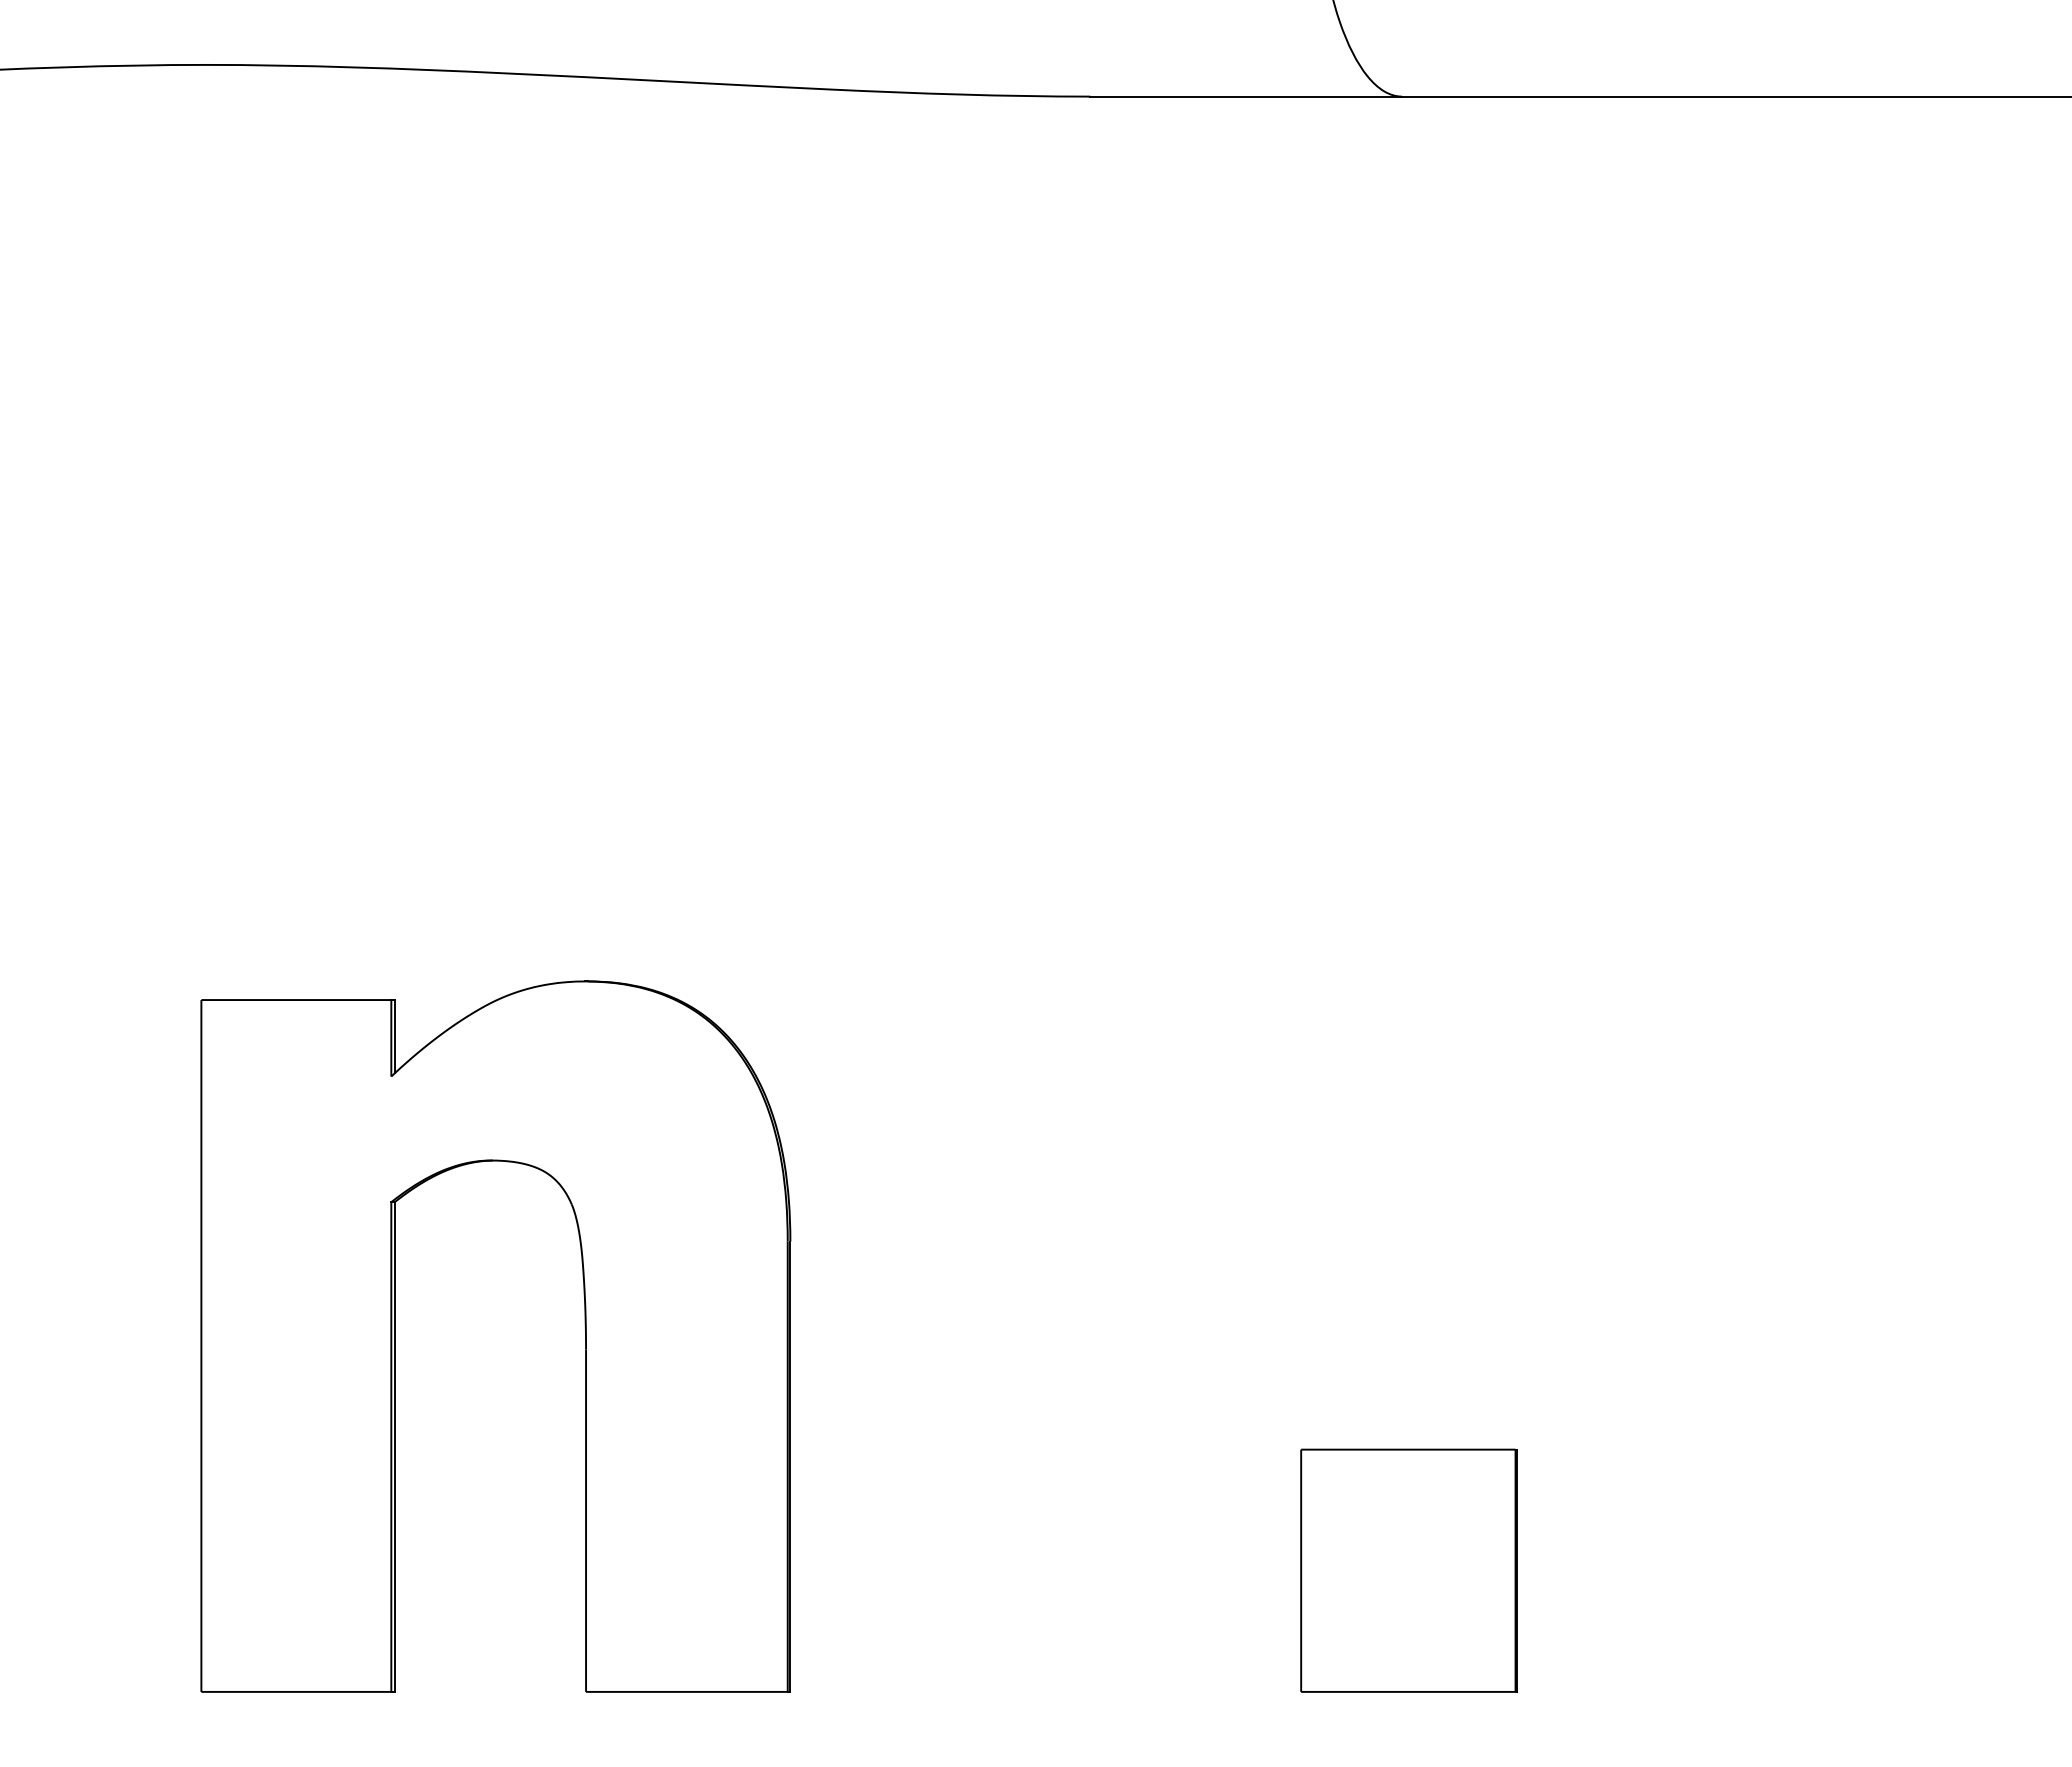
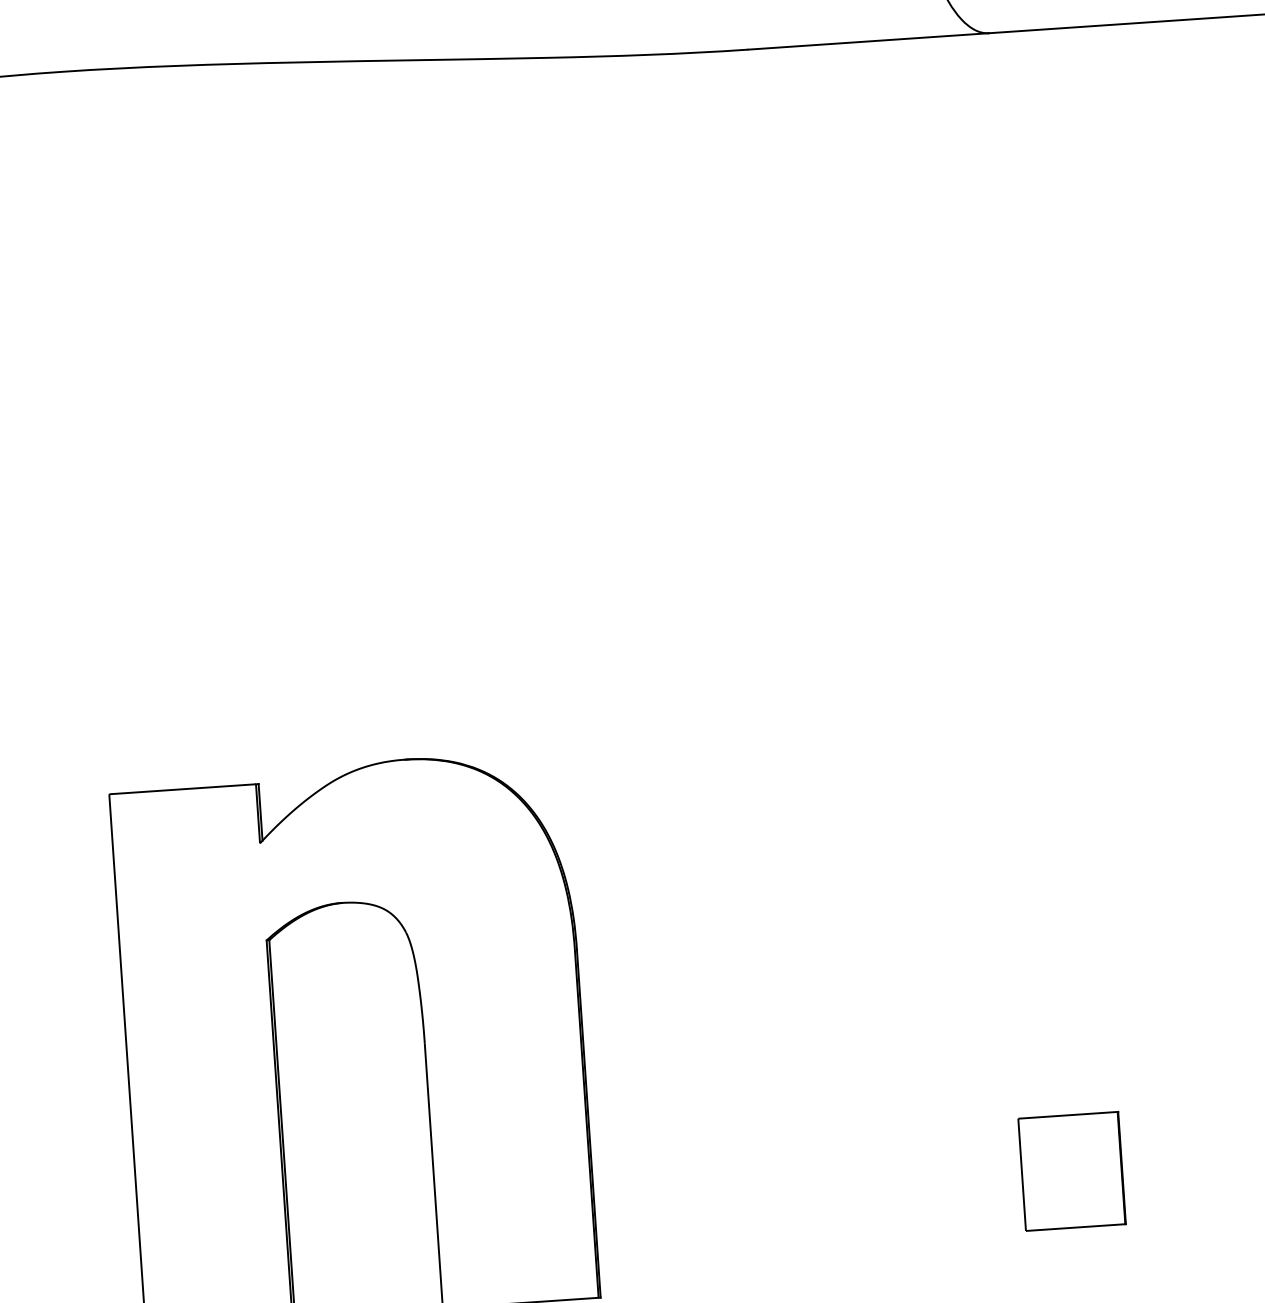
part: (1408, 1570) -> (1071, 1171), size x0.6

